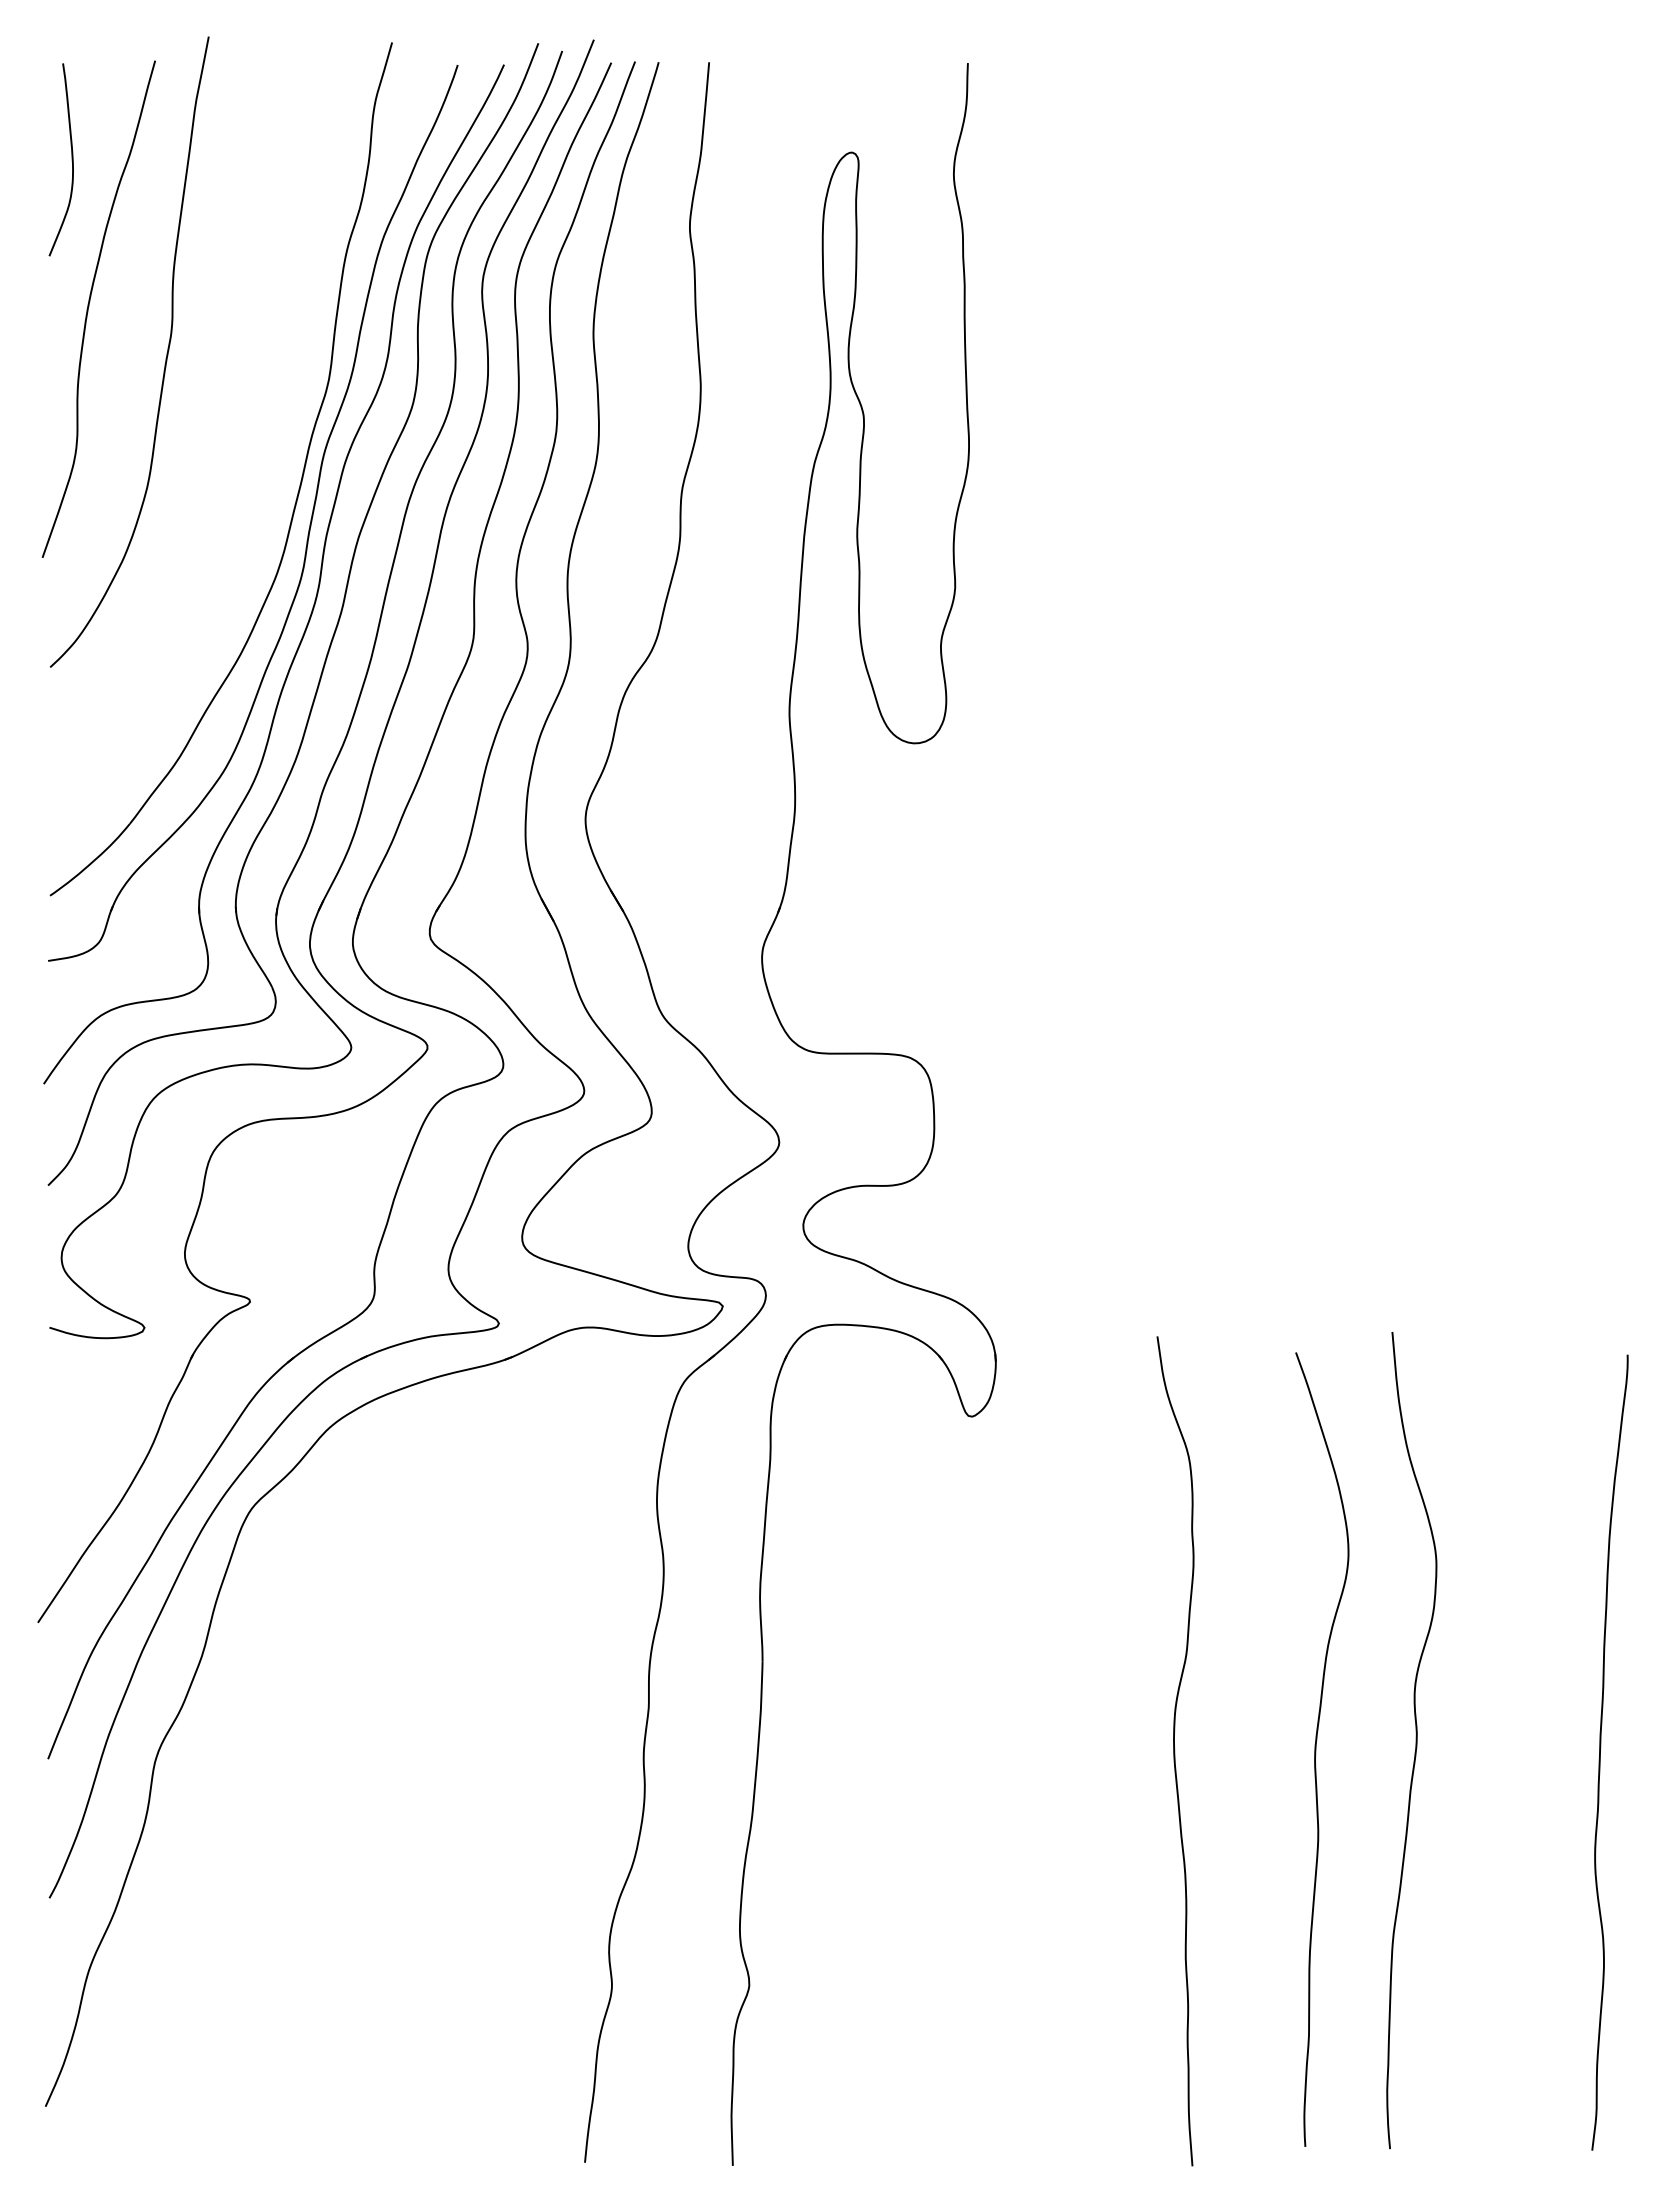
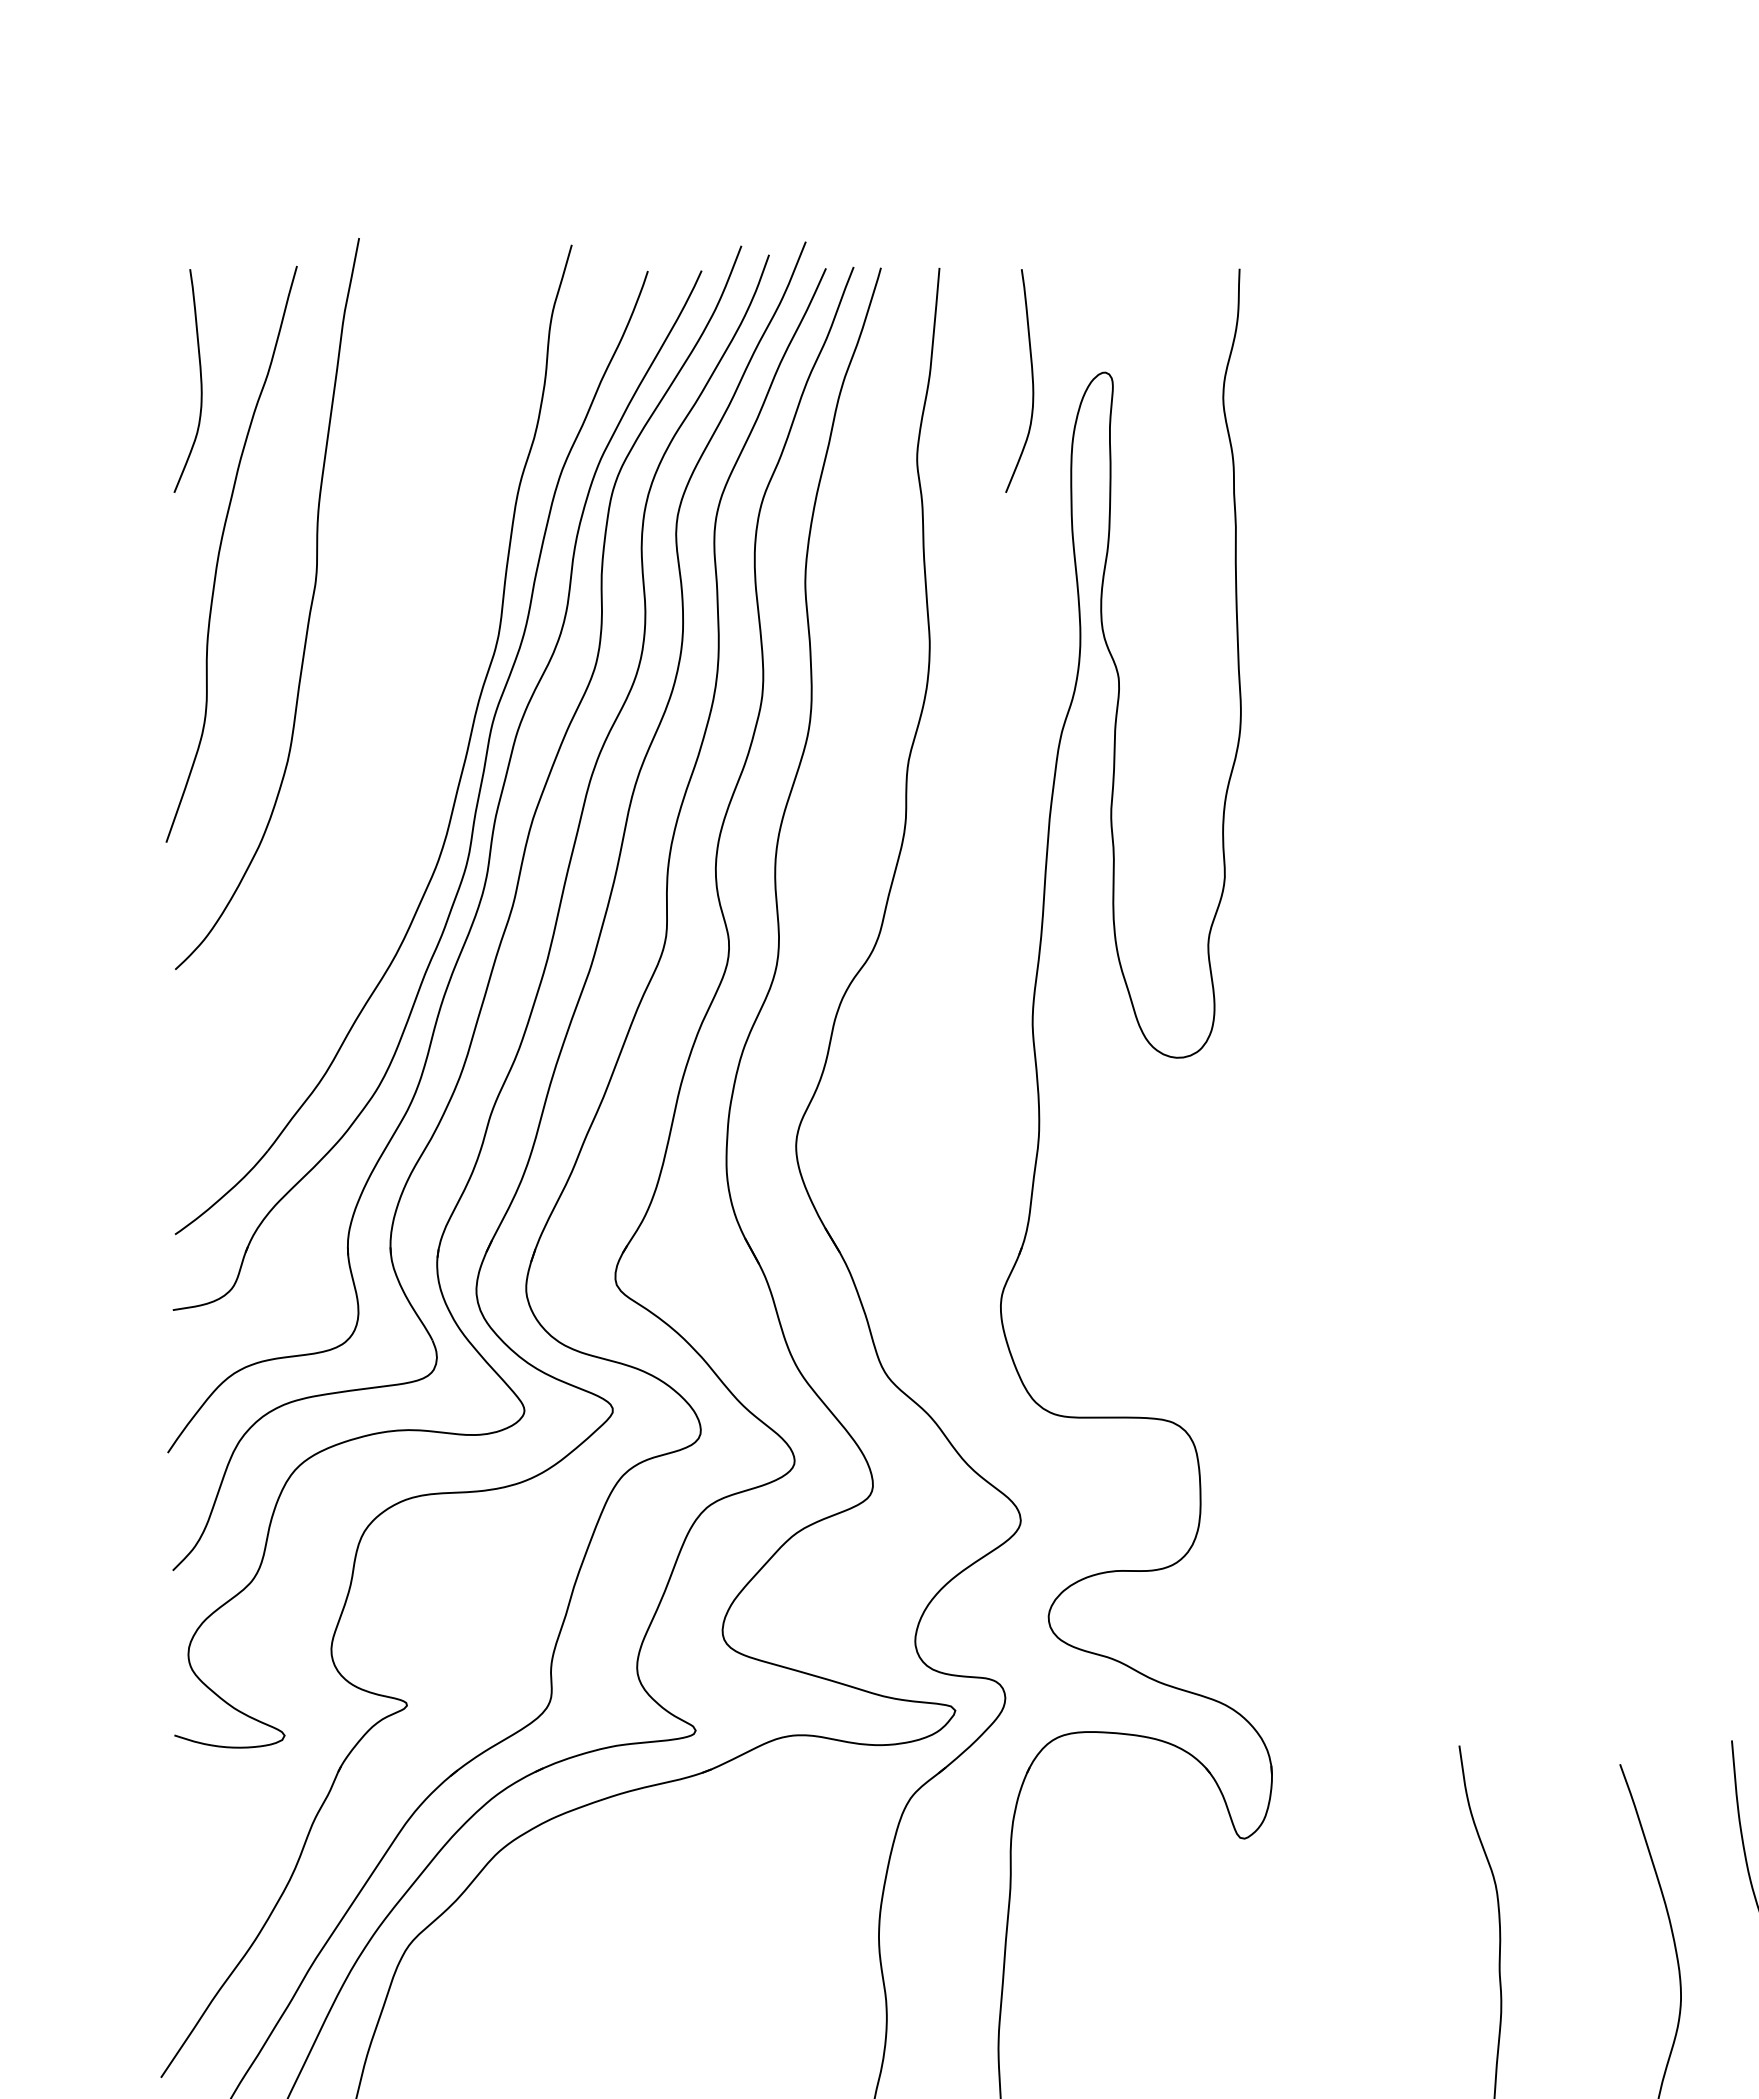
curve: (788, 159) -> (1031, 380), added

